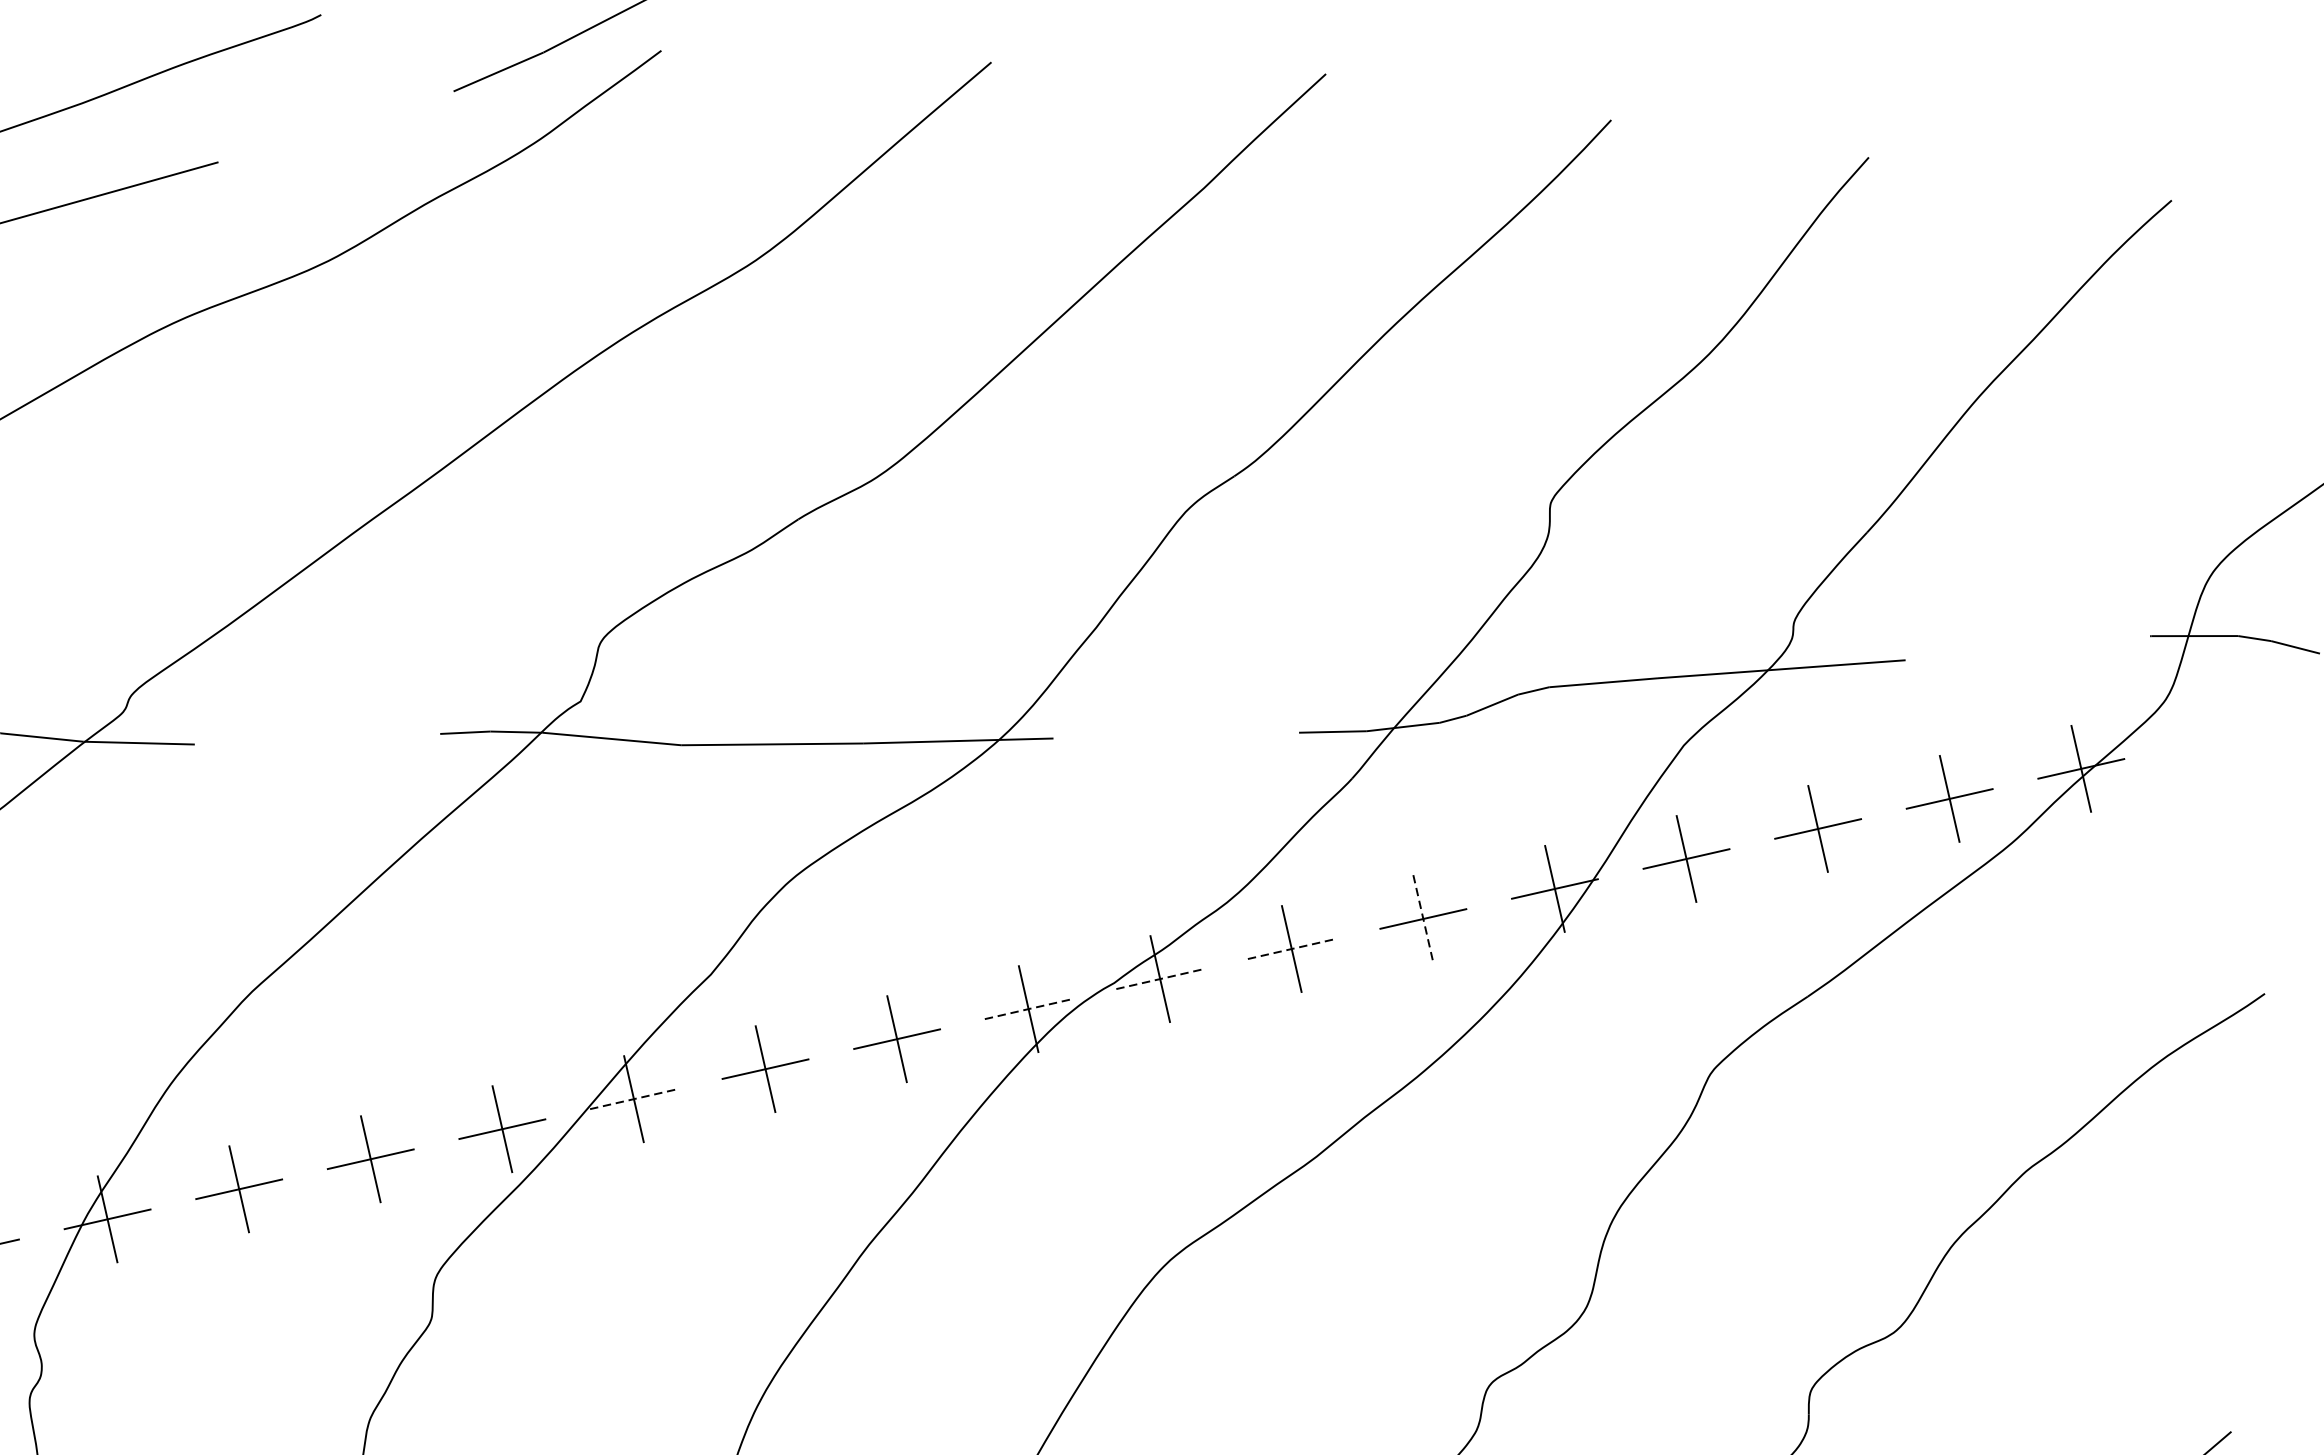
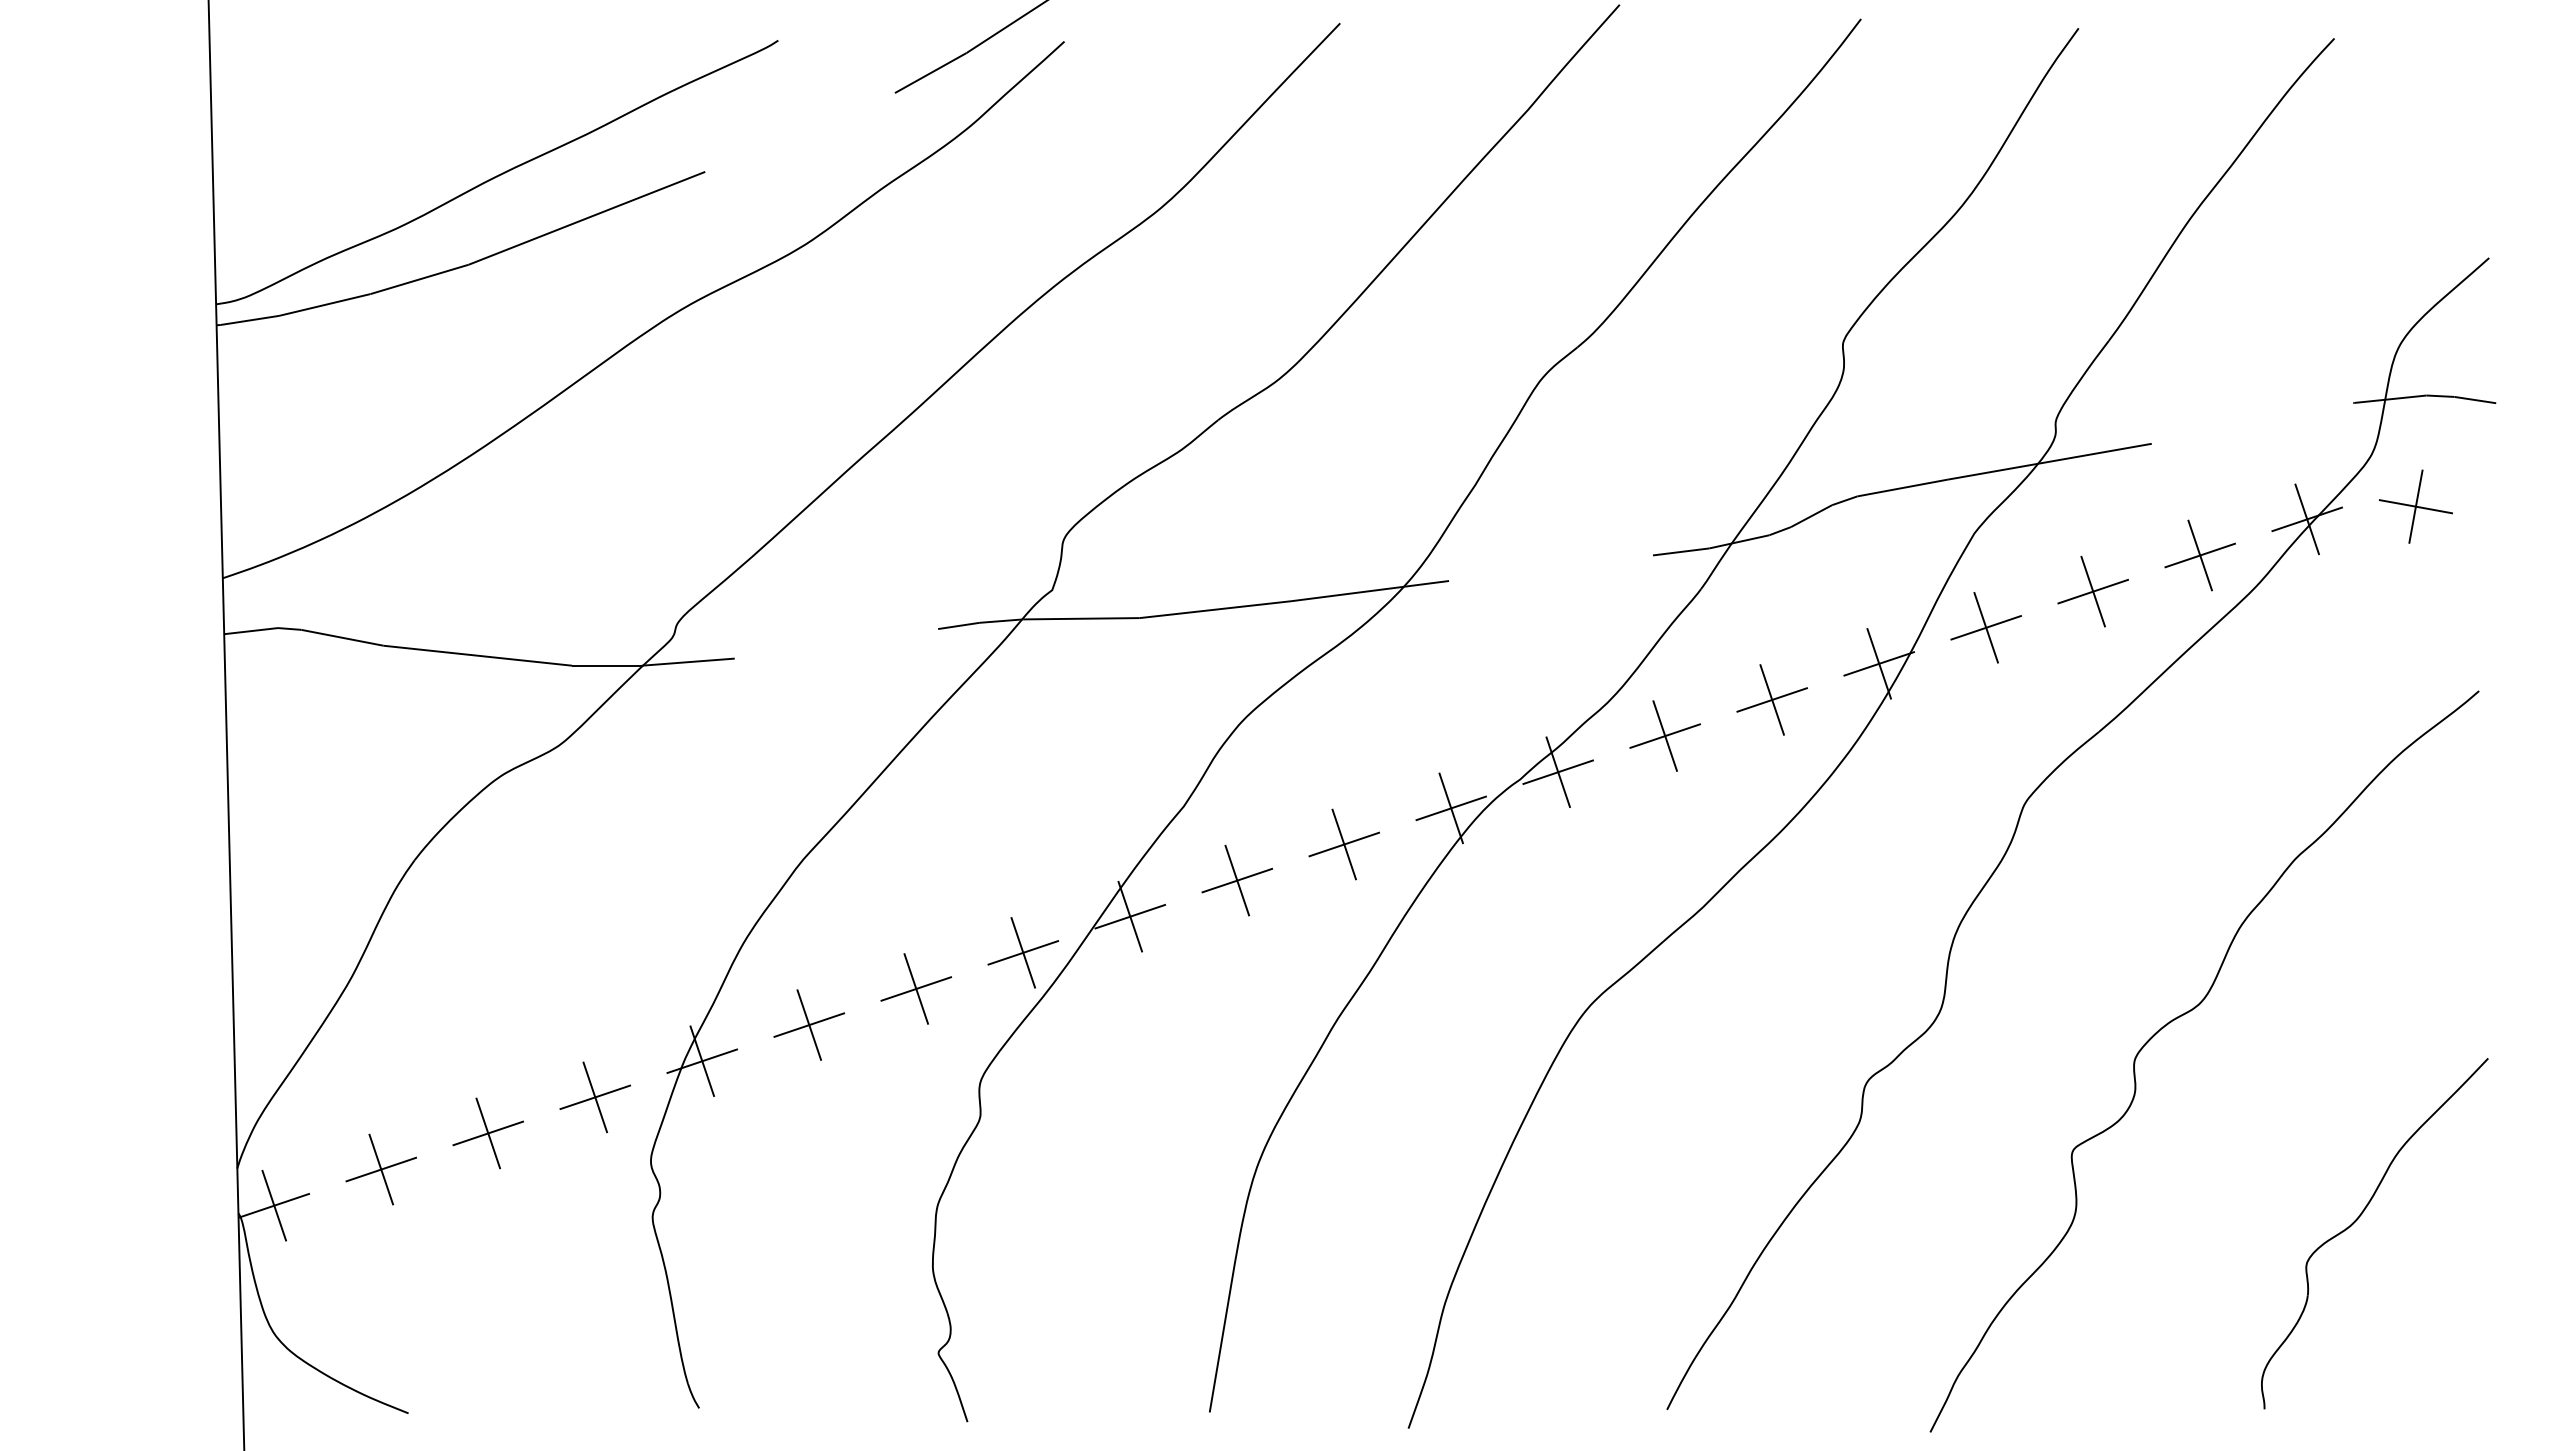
part: (2211, 766) -> (2415, 506), added
line: (1423, 918) -> (1772, 699), dashed -> solid
line: (1292, 949) -> (1665, 736), dashed -> solid
line: (1160, 979) -> (1558, 772), dashed -> solid
line: (1028, 1009) -> (1451, 808), dashed -> solid
line: (634, 1098) -> (1130, 916), dashed -> solid

